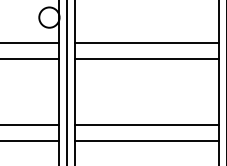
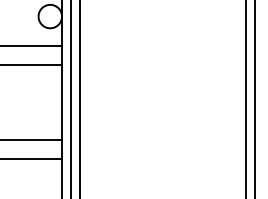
line: (147, 43) -> (163, 46), removed
line: (147, 59) -> (163, 64), removed
line: (147, 124) -> (163, 140), removed
line: (147, 140) -> (163, 158), removed

